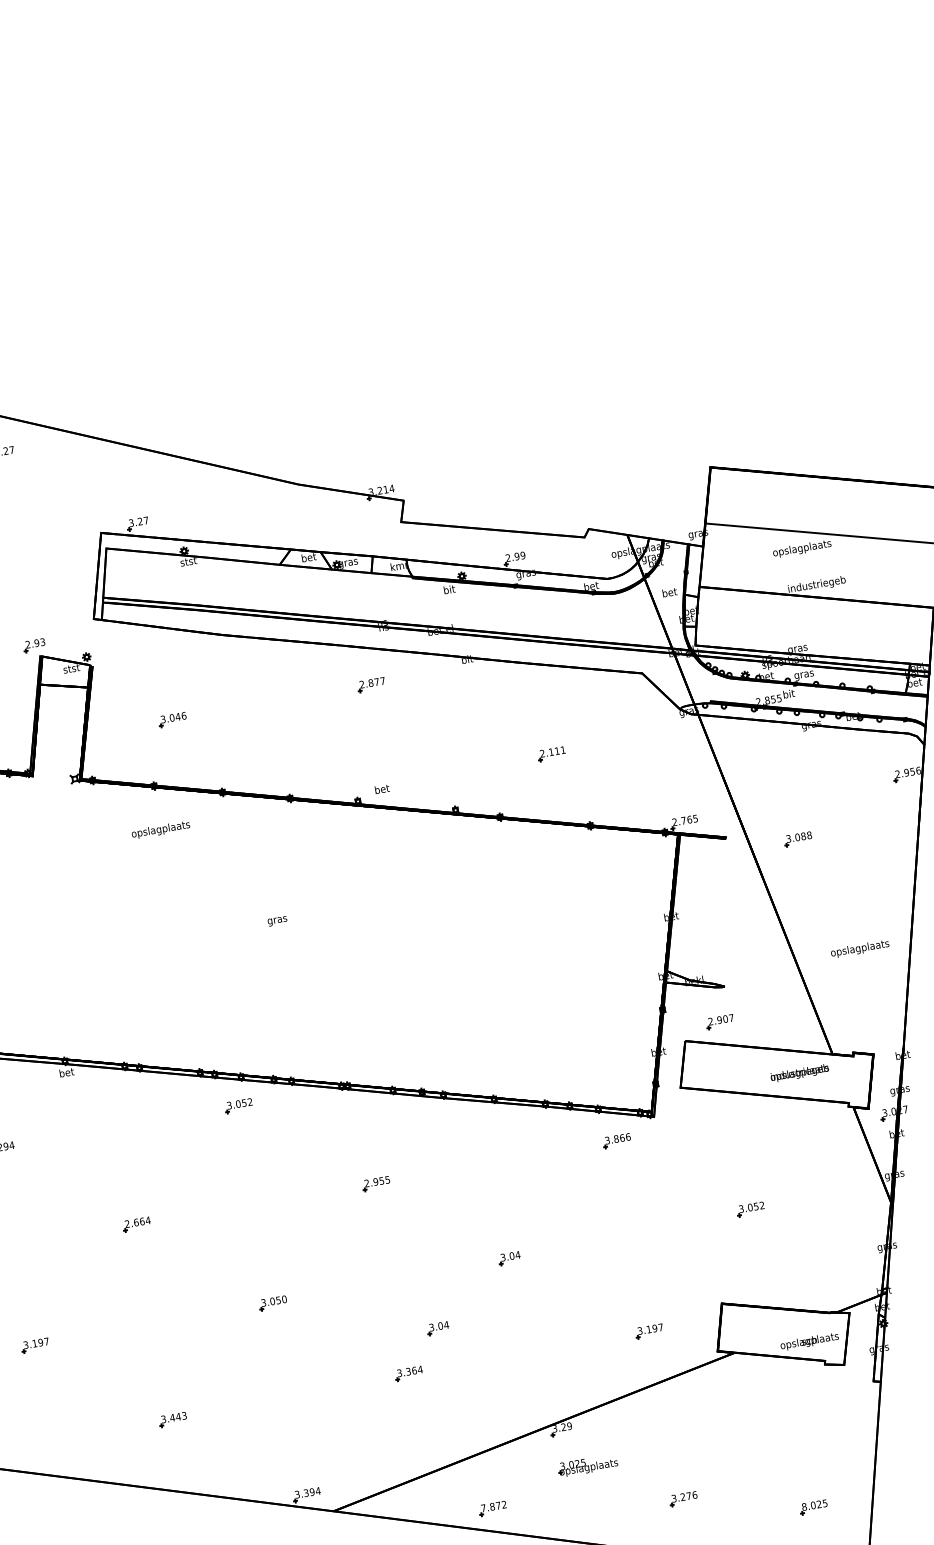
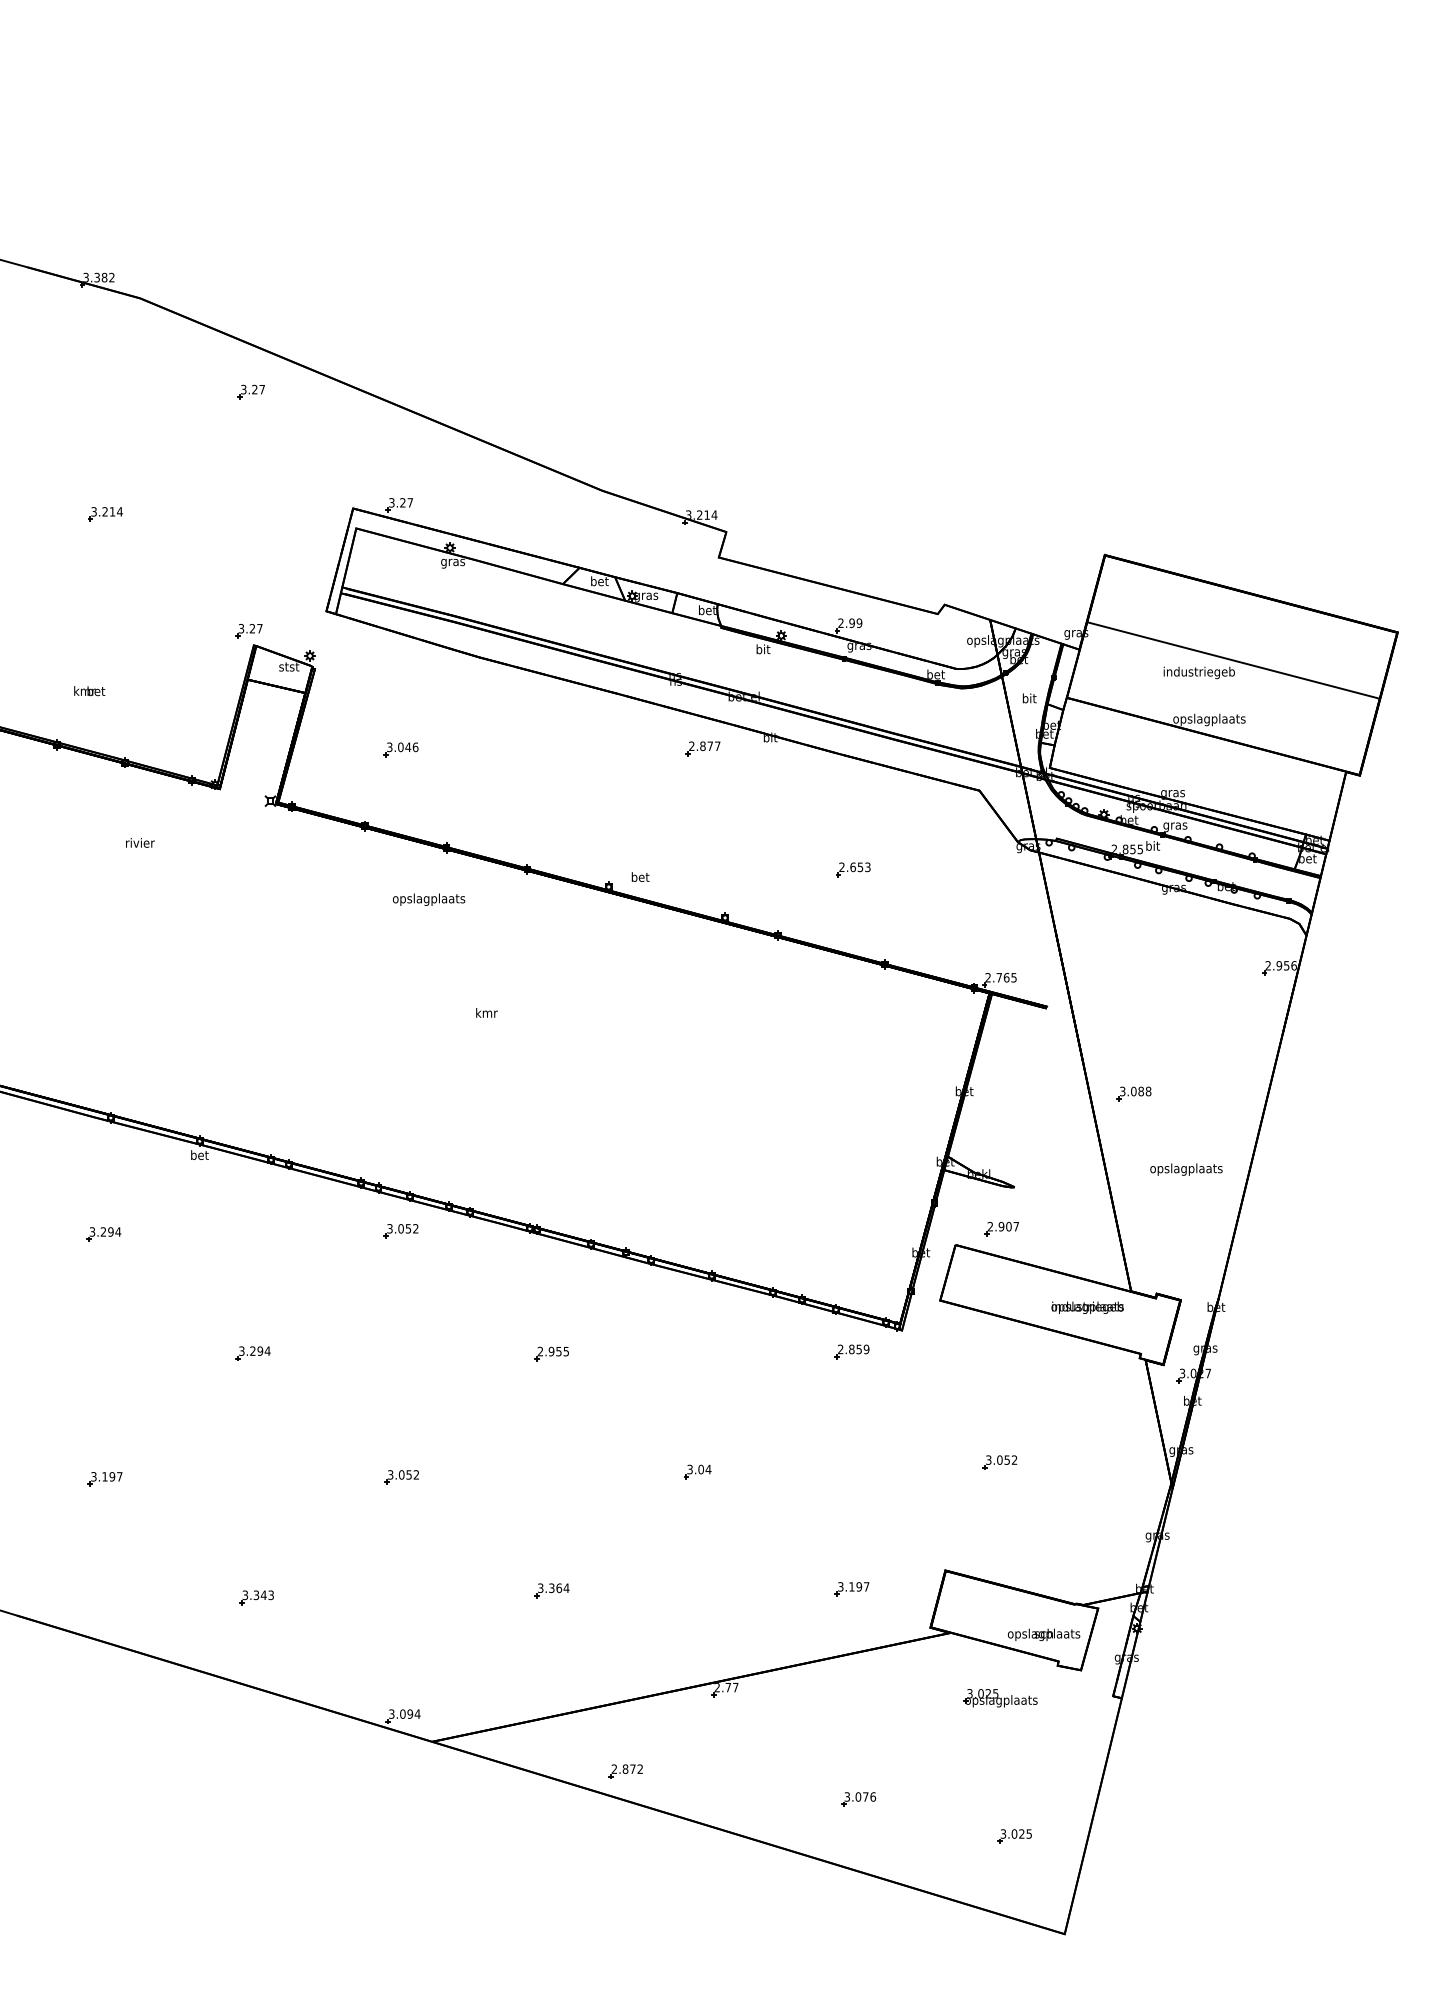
text: (802, 548) -> (1199, 672), opslagplaats -> industriegeb
text: (188, 562) -> (452, 562), stst -> gras
text: (399, 566) -> (707, 610), kmr -> bet
text: (816, 584) -> (1209, 719), industriegeb -> opslagplaats
text: (669, 592) -> (1029, 698), bet -> bit
text: (35, 643) -> (250, 628), 2.93 -> 3.27
part: (370, 684) -> (702, 748), moved
text: (557, 751) -> (860, 867), 2.111 -> 2.653
text: (161, 829) -> (429, 899), moved
part: (797, 839) -> (1133, 1093), moved
text: (277, 920) -> (486, 1014), gras -> kmr
text: (617, 1138) -> (853, 1349), 3.866 -> 2.859
text: (135, 1222) -> (251, 1350), 2.664 -> 3.294
text: (284, 1299) -> (416, 1474), 3.050 -> 3.052
part: (437, 1328) -> (596, 1541), removed
text: (172, 1418) -> (256, 1595), 3.443 -> 3.343
text: (562, 1427) -> (726, 1687), 3.29 -> 2.77
part: (587, 1465) -> (1000, 1698), moved
text: (305, 1492) -> (402, 1713), 3.394 -> 3.094
text: (683, 1496) -> (858, 1796), 3.276 -> 3.076
text: (804, 1506) -> (1003, 1833), 8.025 -> 3.025
text: (483, 1507) -> (614, 1768), 7.872 -> 2.872

